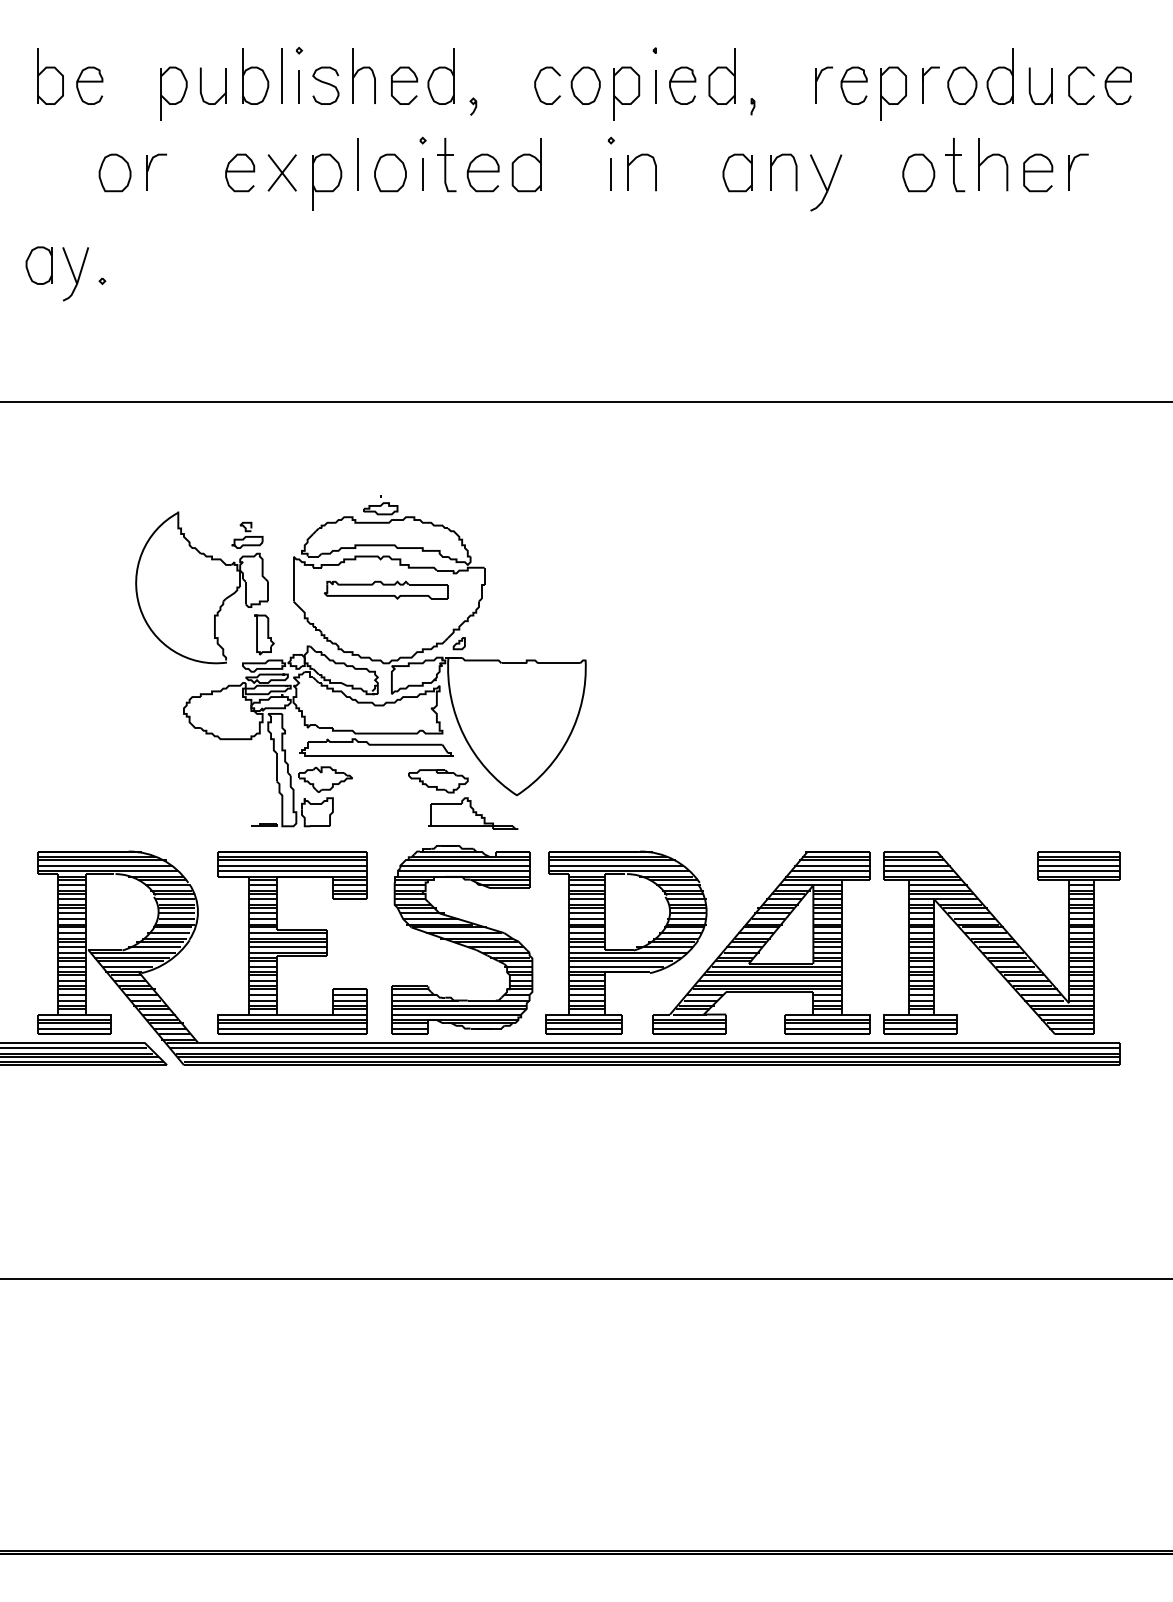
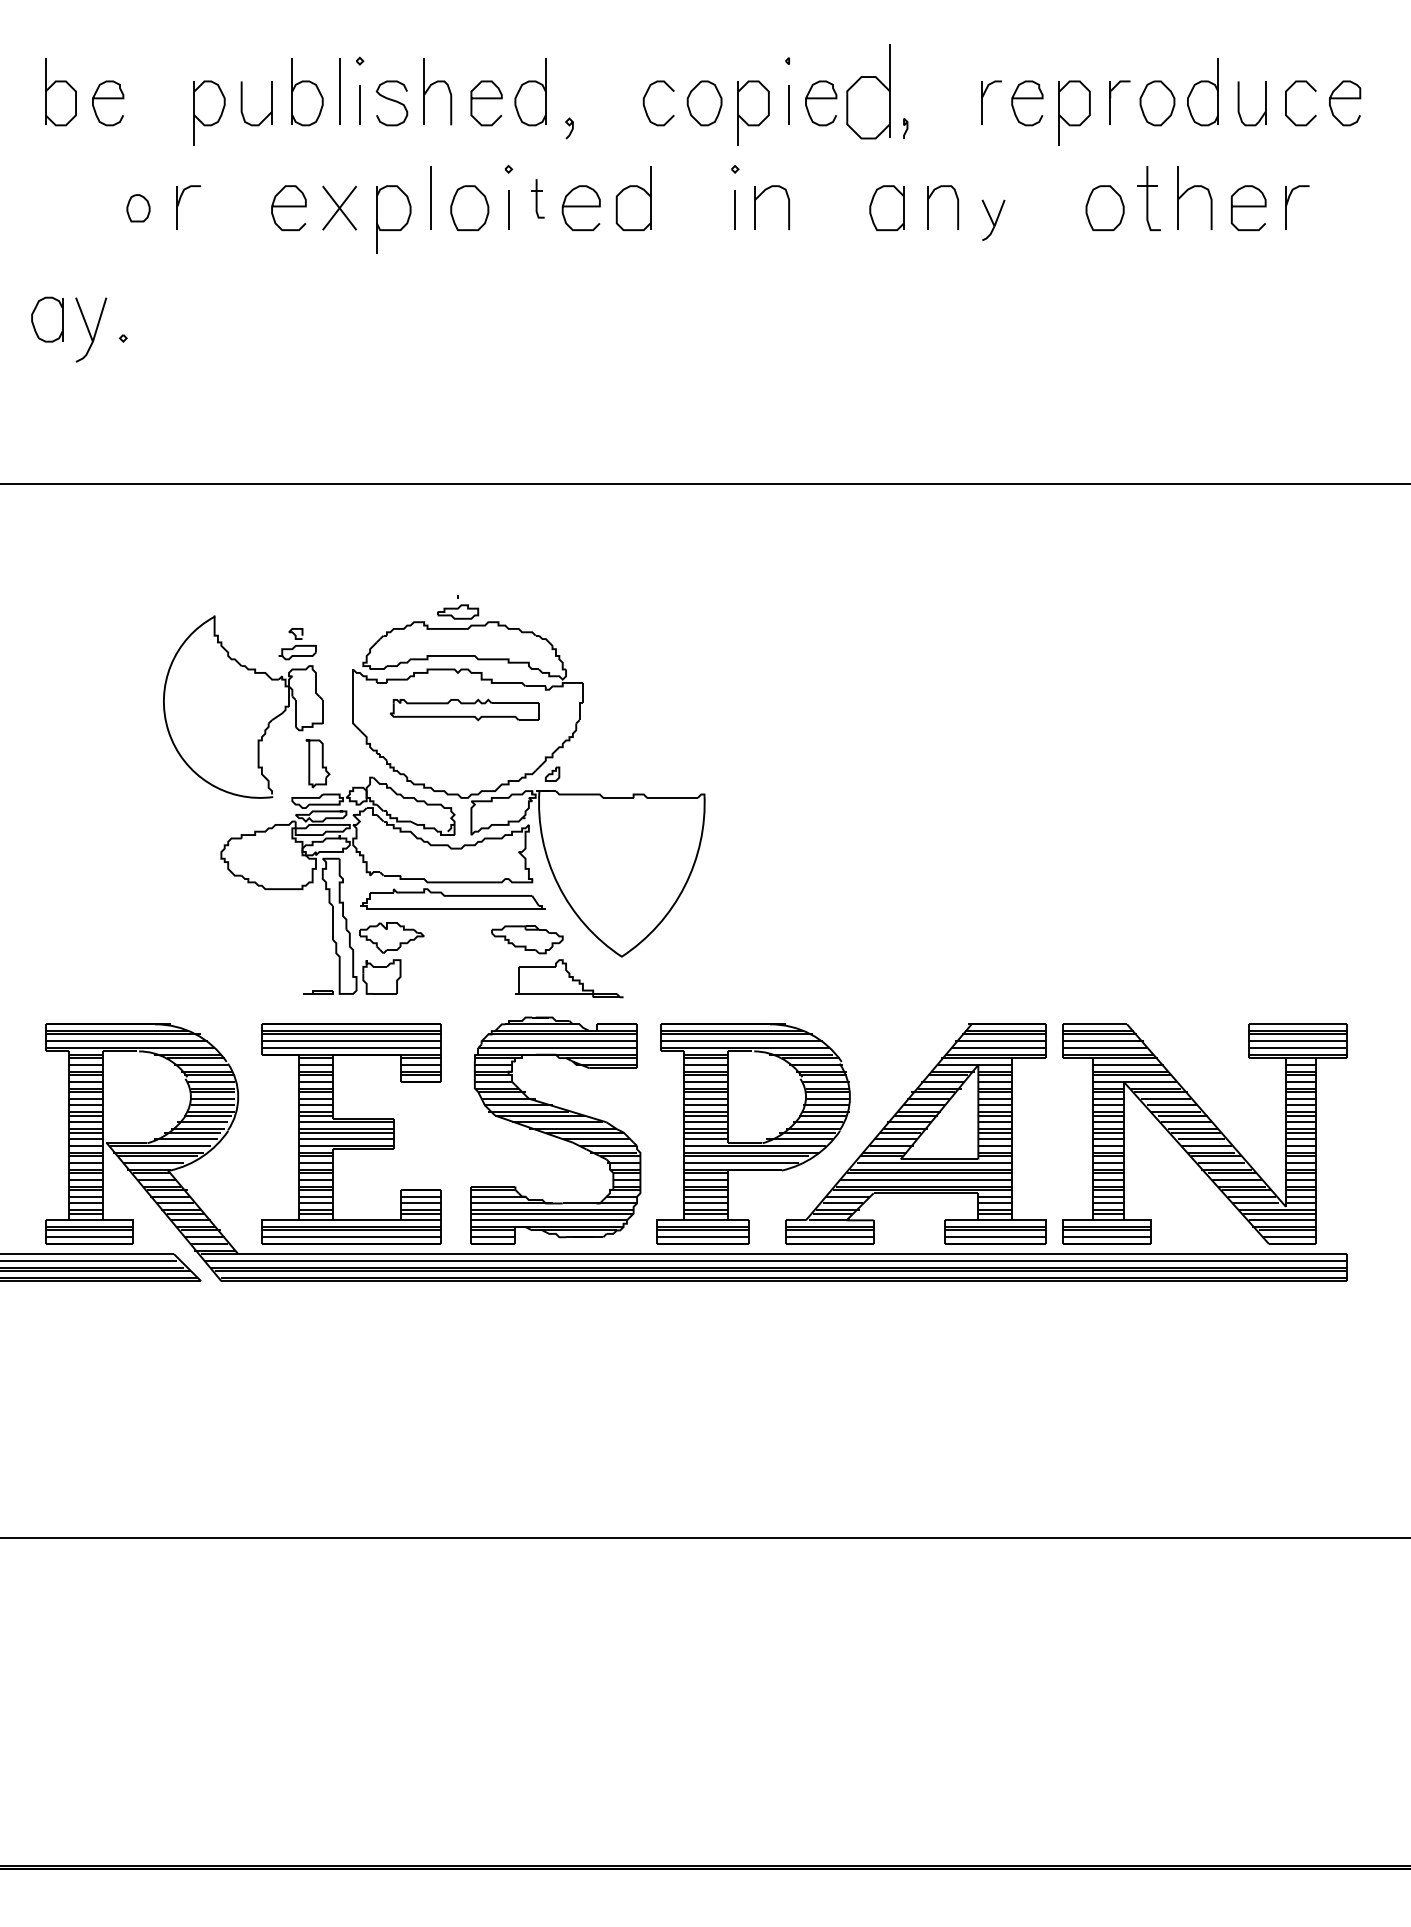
part: (722, 76) -> (868, 92), size x1.4
part: (446, 164) -> (537, 198), size x0.6
part: (115, 173) -> (138, 208), size x0.6
part: (825, 183) -> (993, 220), size x0.6

